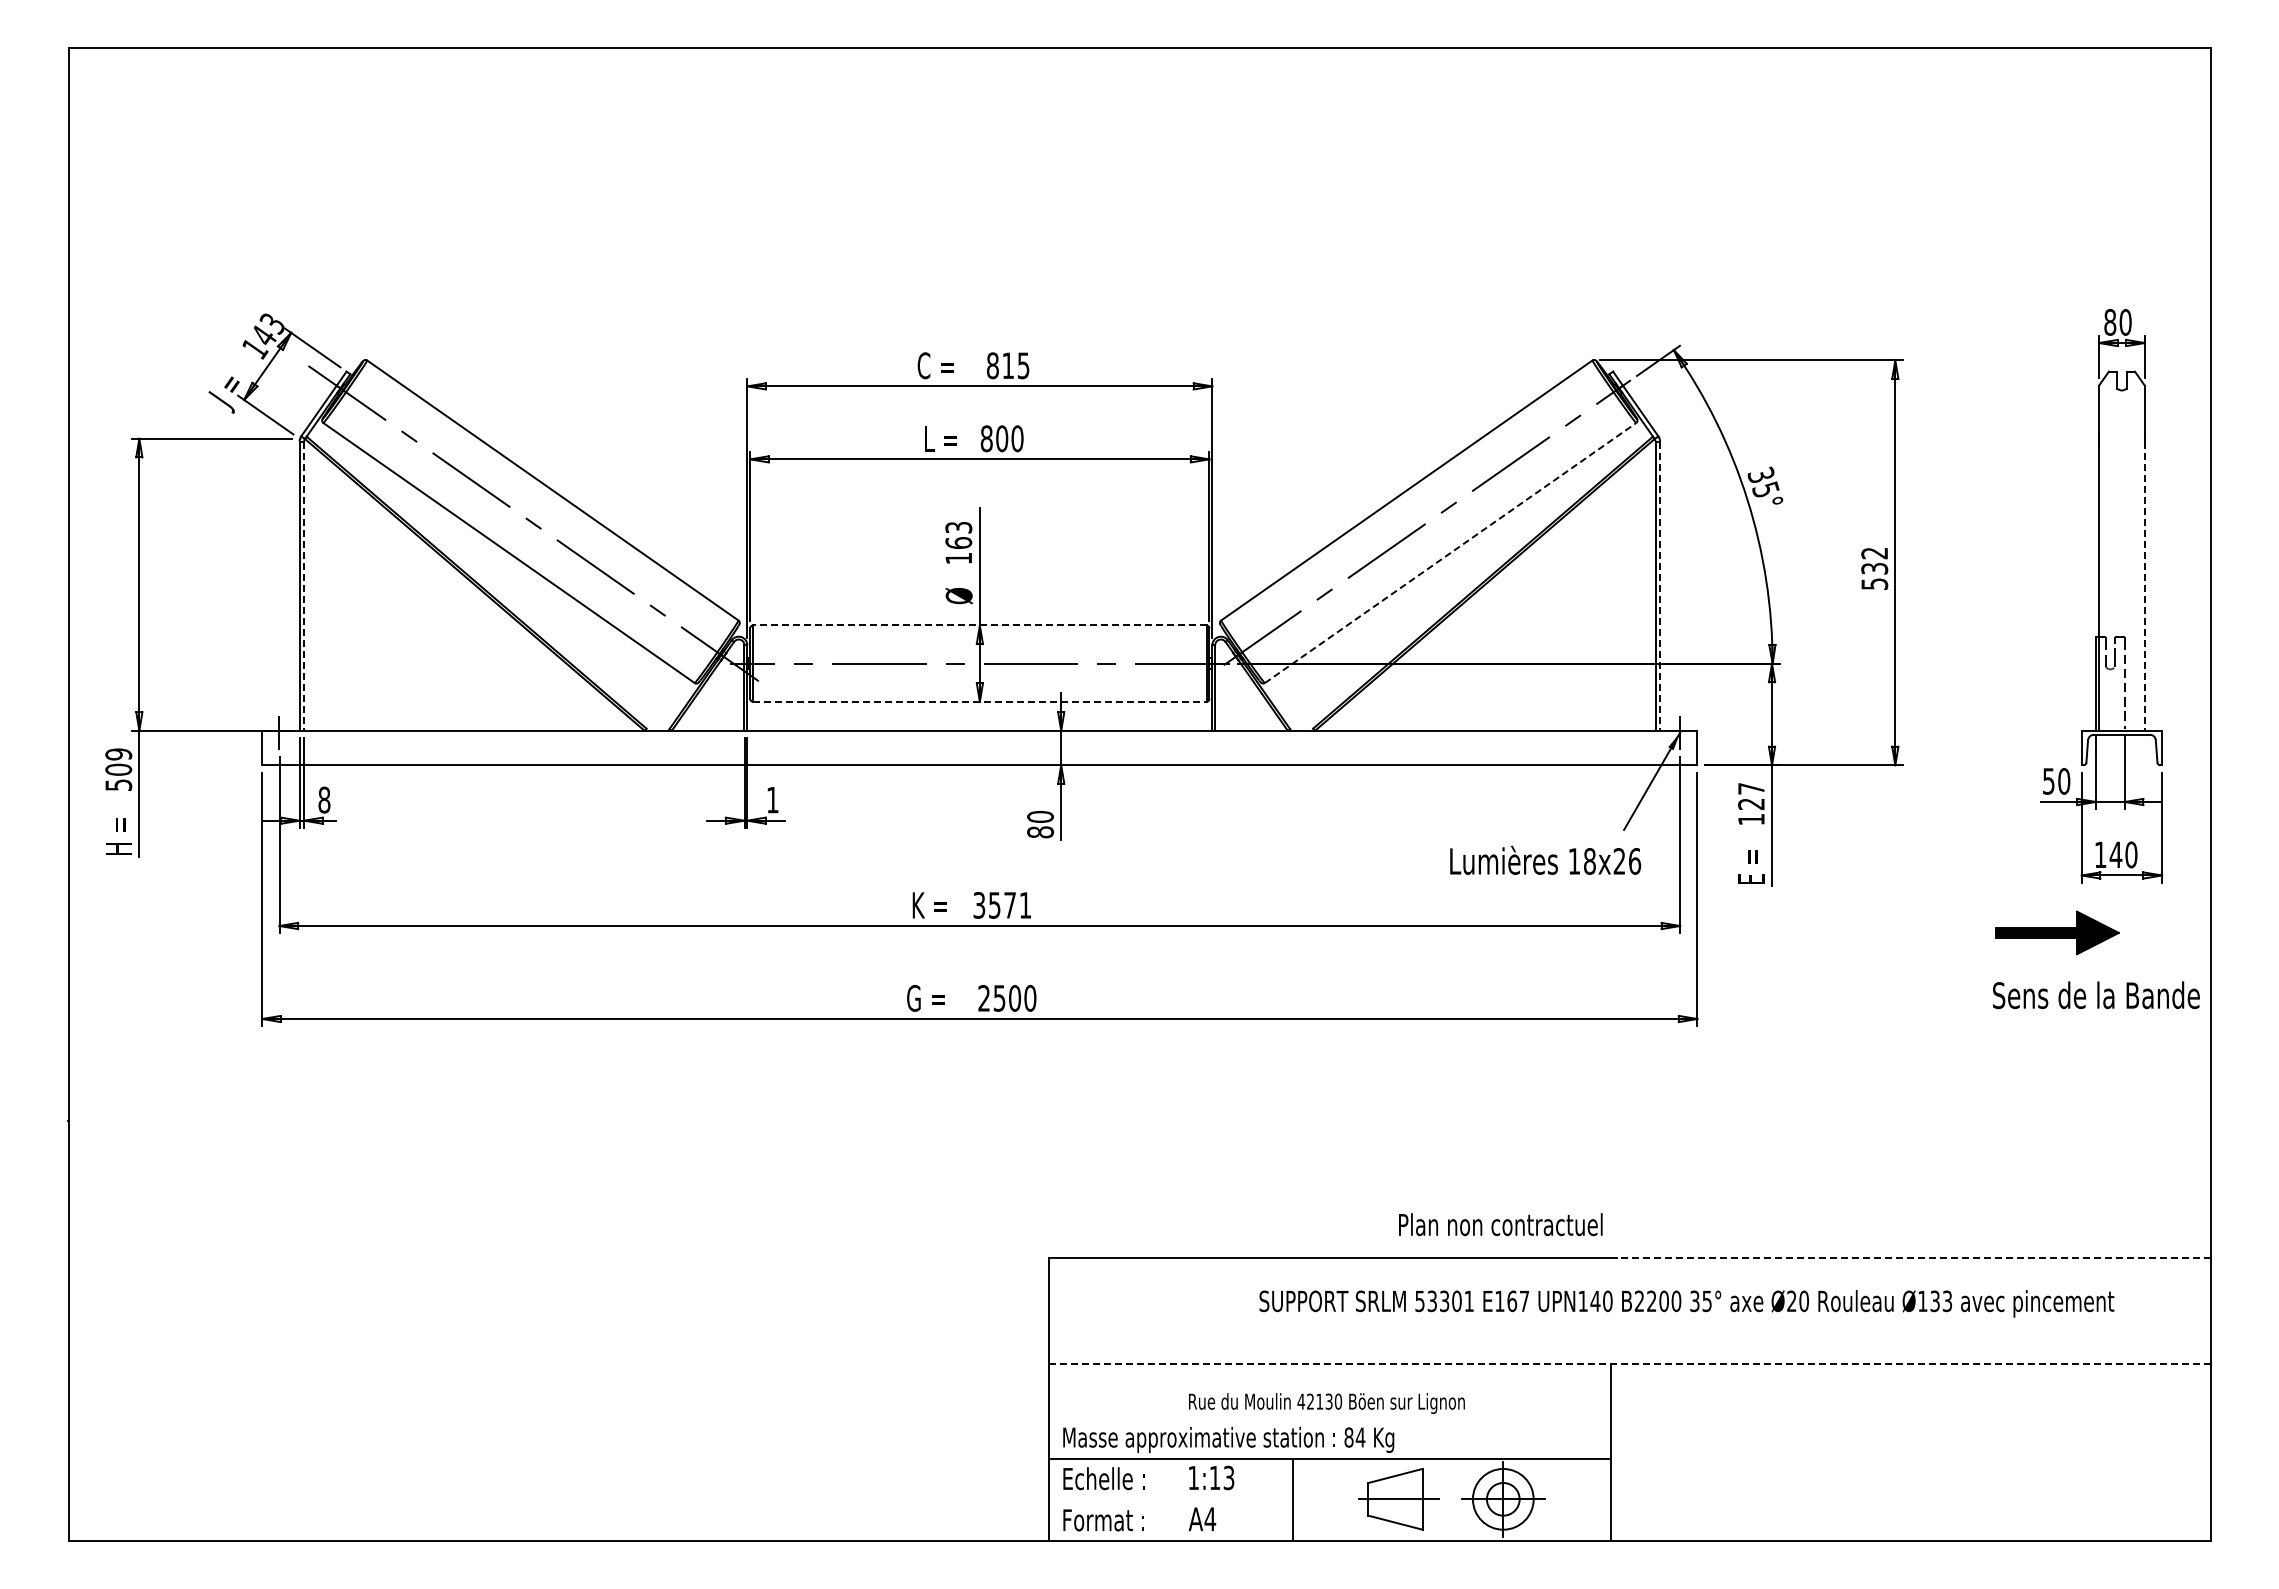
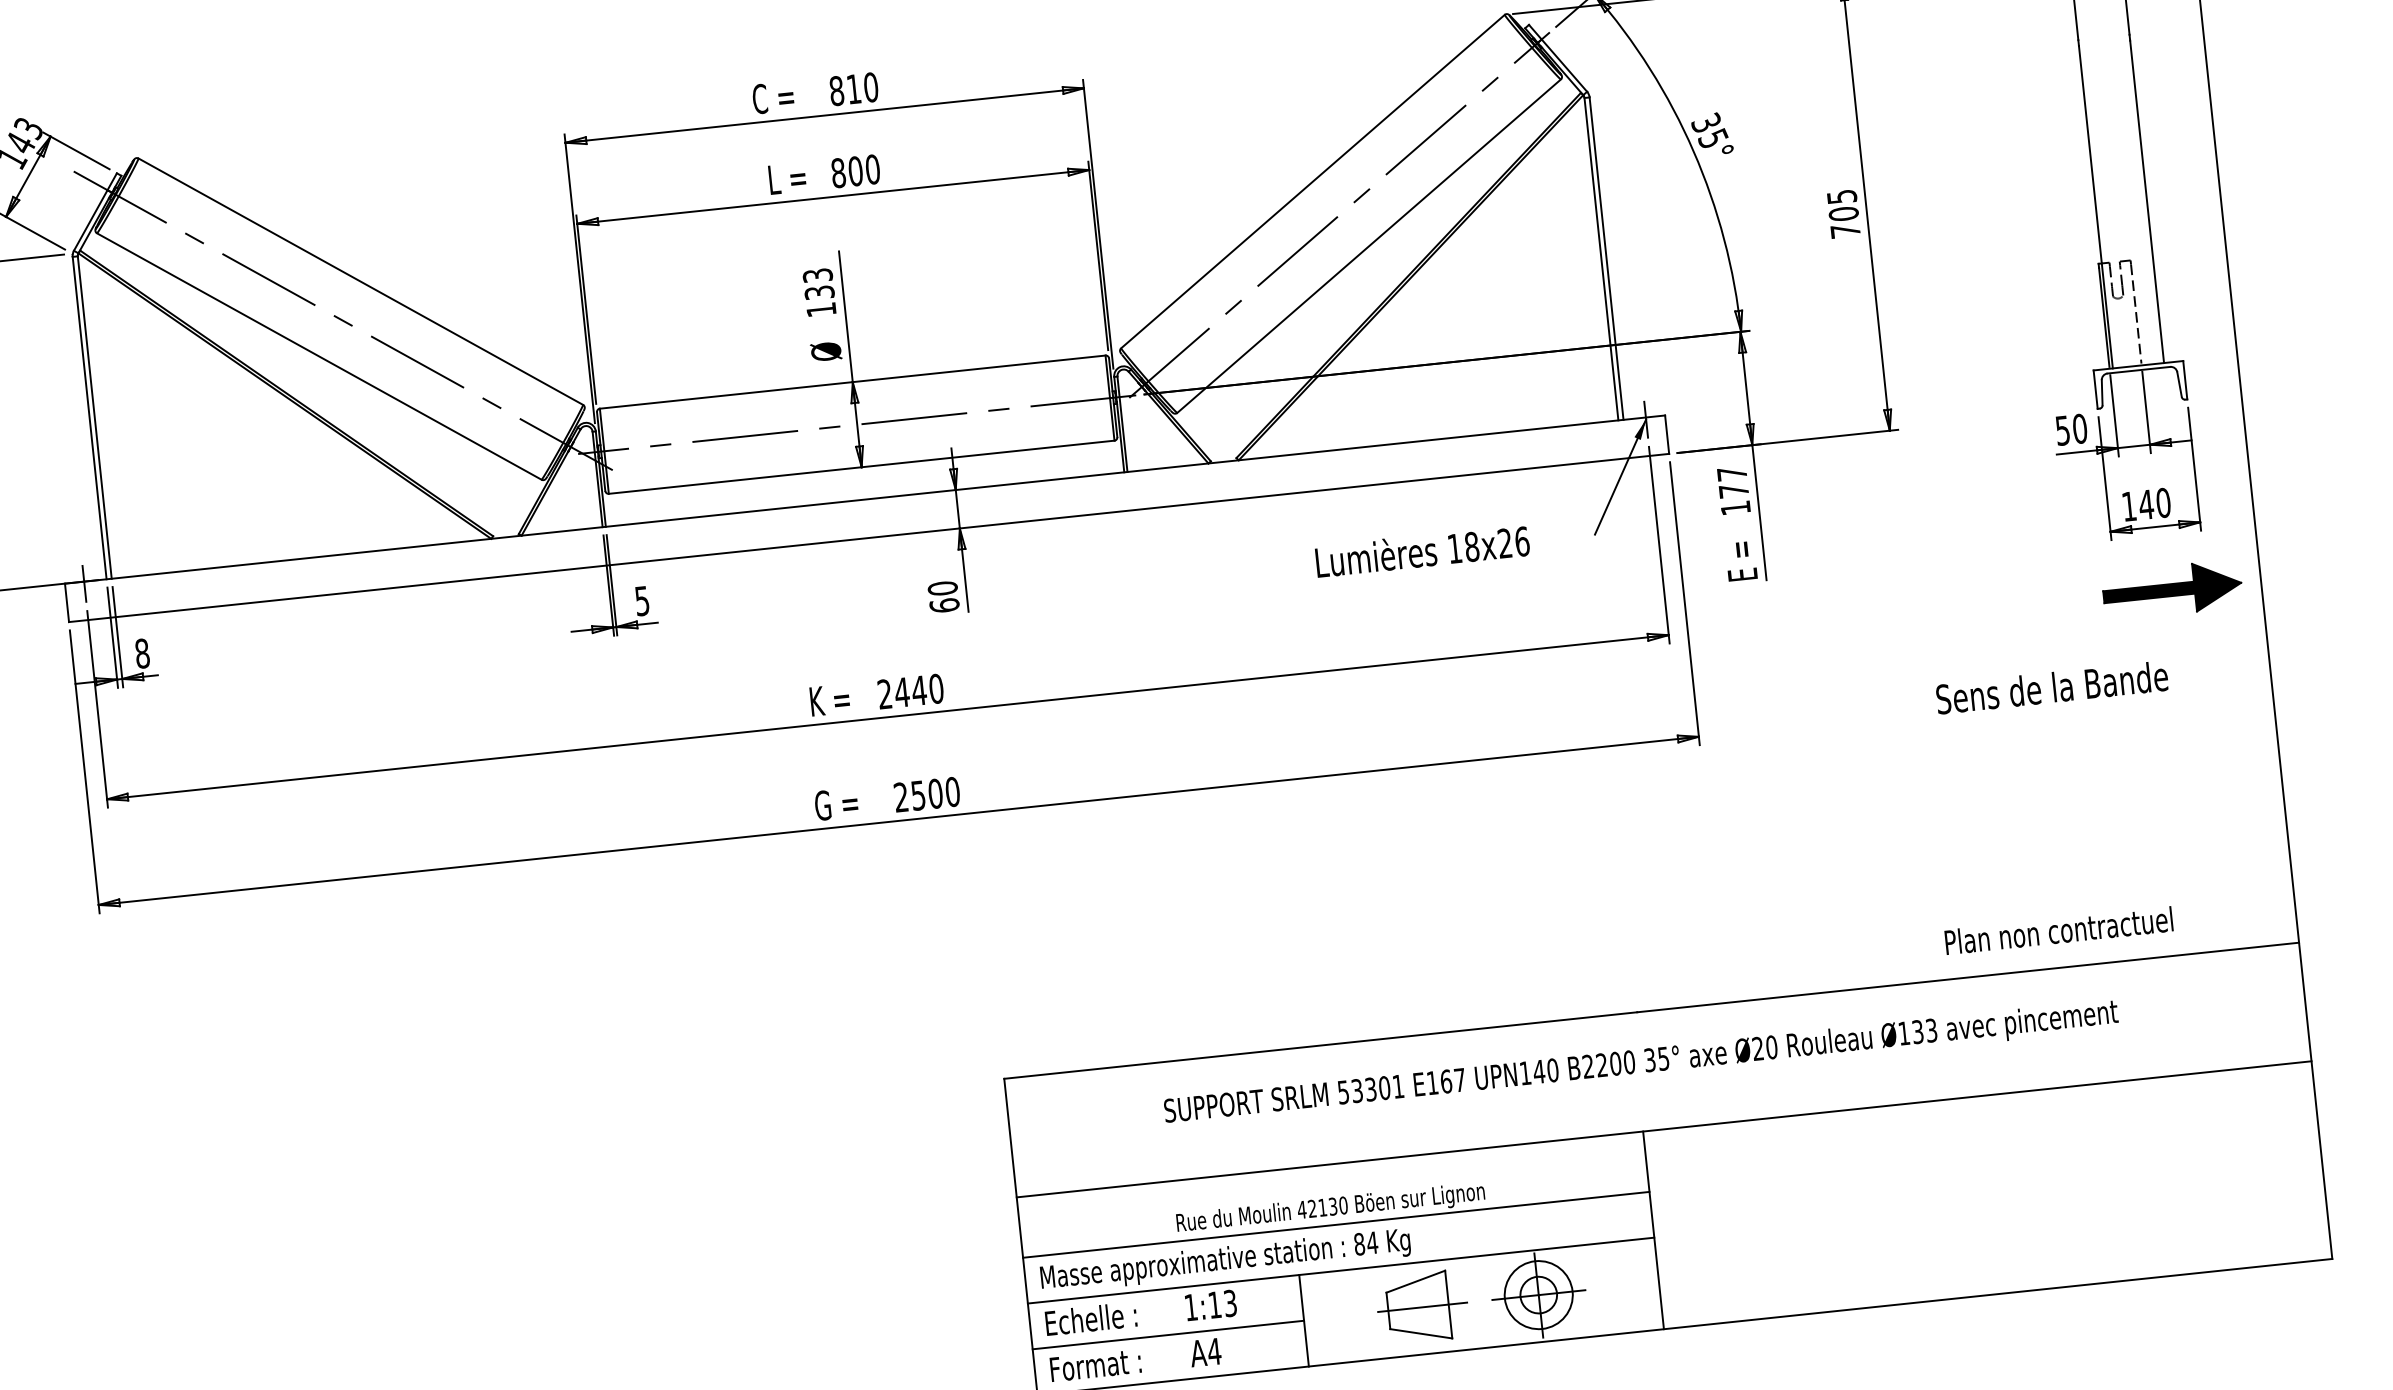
text: (1023, 365) -> (870, 87), 815 -> 810
text: (958, 542) -> (819, 292), 163 -> 133
line: (1450, 553) -> (1369, 246), dashed -> solid
text: (1874, 568) -> (1843, 213), 532 -> 705
line: (304, 586) -> (95, 417), dashed -> solid
line: (1660, 586) -> (1607, 258), dashed -> solid
line: (2144, 586) -> (2146, 202), dashed -> solid
line: (979, 625) -> (852, 382), dashed -> solid
line: (979, 701) -> (861, 466), dashed -> solid
text: (772, 800) -> (642, 601), 1 -> 5
text: (1751, 804) -> (1734, 491), 127 -> 177
text: (1040, 832) -> (944, 605), 80 -> 60
text: (1545, 859) -> (1422, 550), moved
text: (1002, 905) -> (910, 691), 3571 -> 2440
part: (2057, 932) -> (2172, 589), moved
text: (2096, 995) -> (2052, 687), moved
text: (1500, 1224) -> (2058, 930), moved
line: (1913, 1257) -> (1967, 977), dashed -> solid
text: (1686, 1303) -> (1640, 1063), moved
line: (1629, 1363) -> (1663, 1128), dashed -> solid
line: (1330, 1418) -> (1336, 1225), added
line: (1170, 1500) -> (1167, 1335), added

